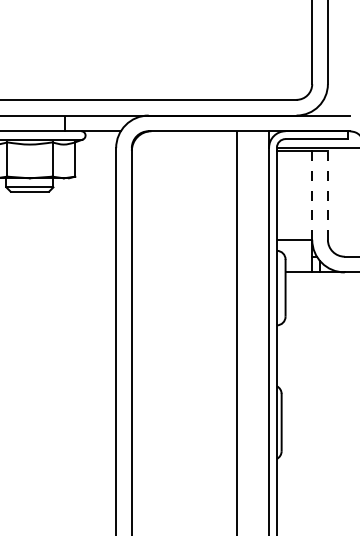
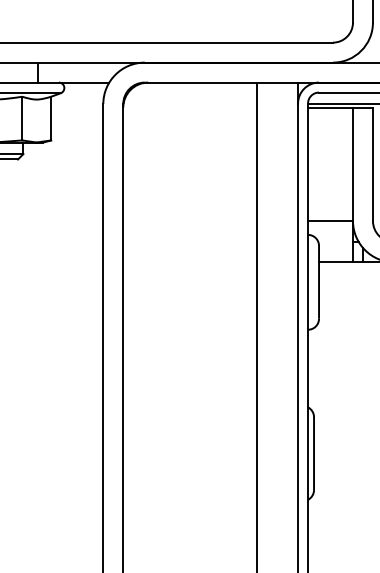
line: (312, 195) -> (353, 164), dashed -> solid
line: (327, 195) -> (372, 164), dashed -> solid

